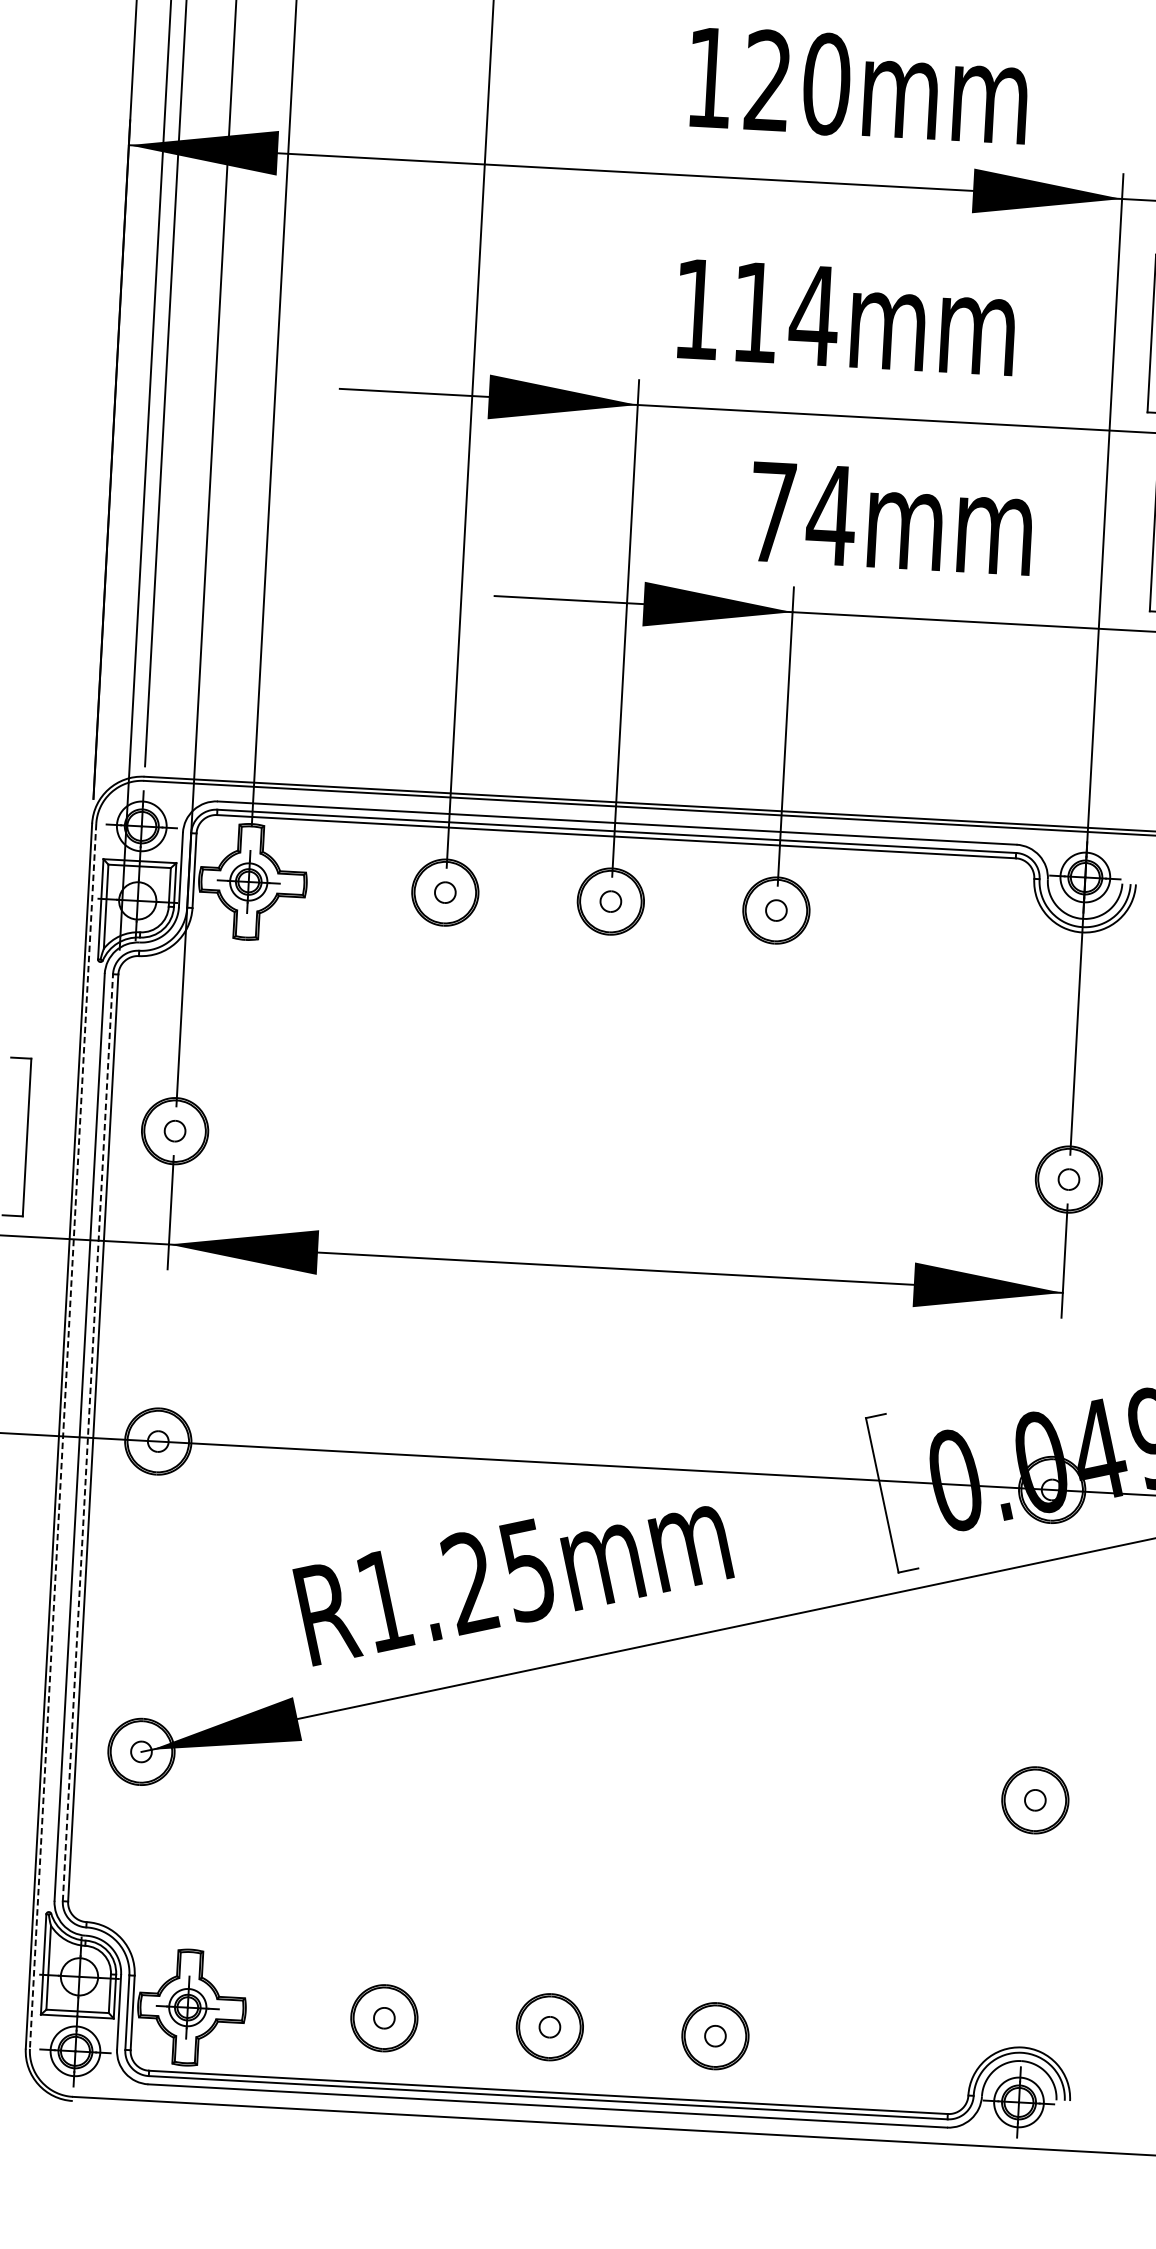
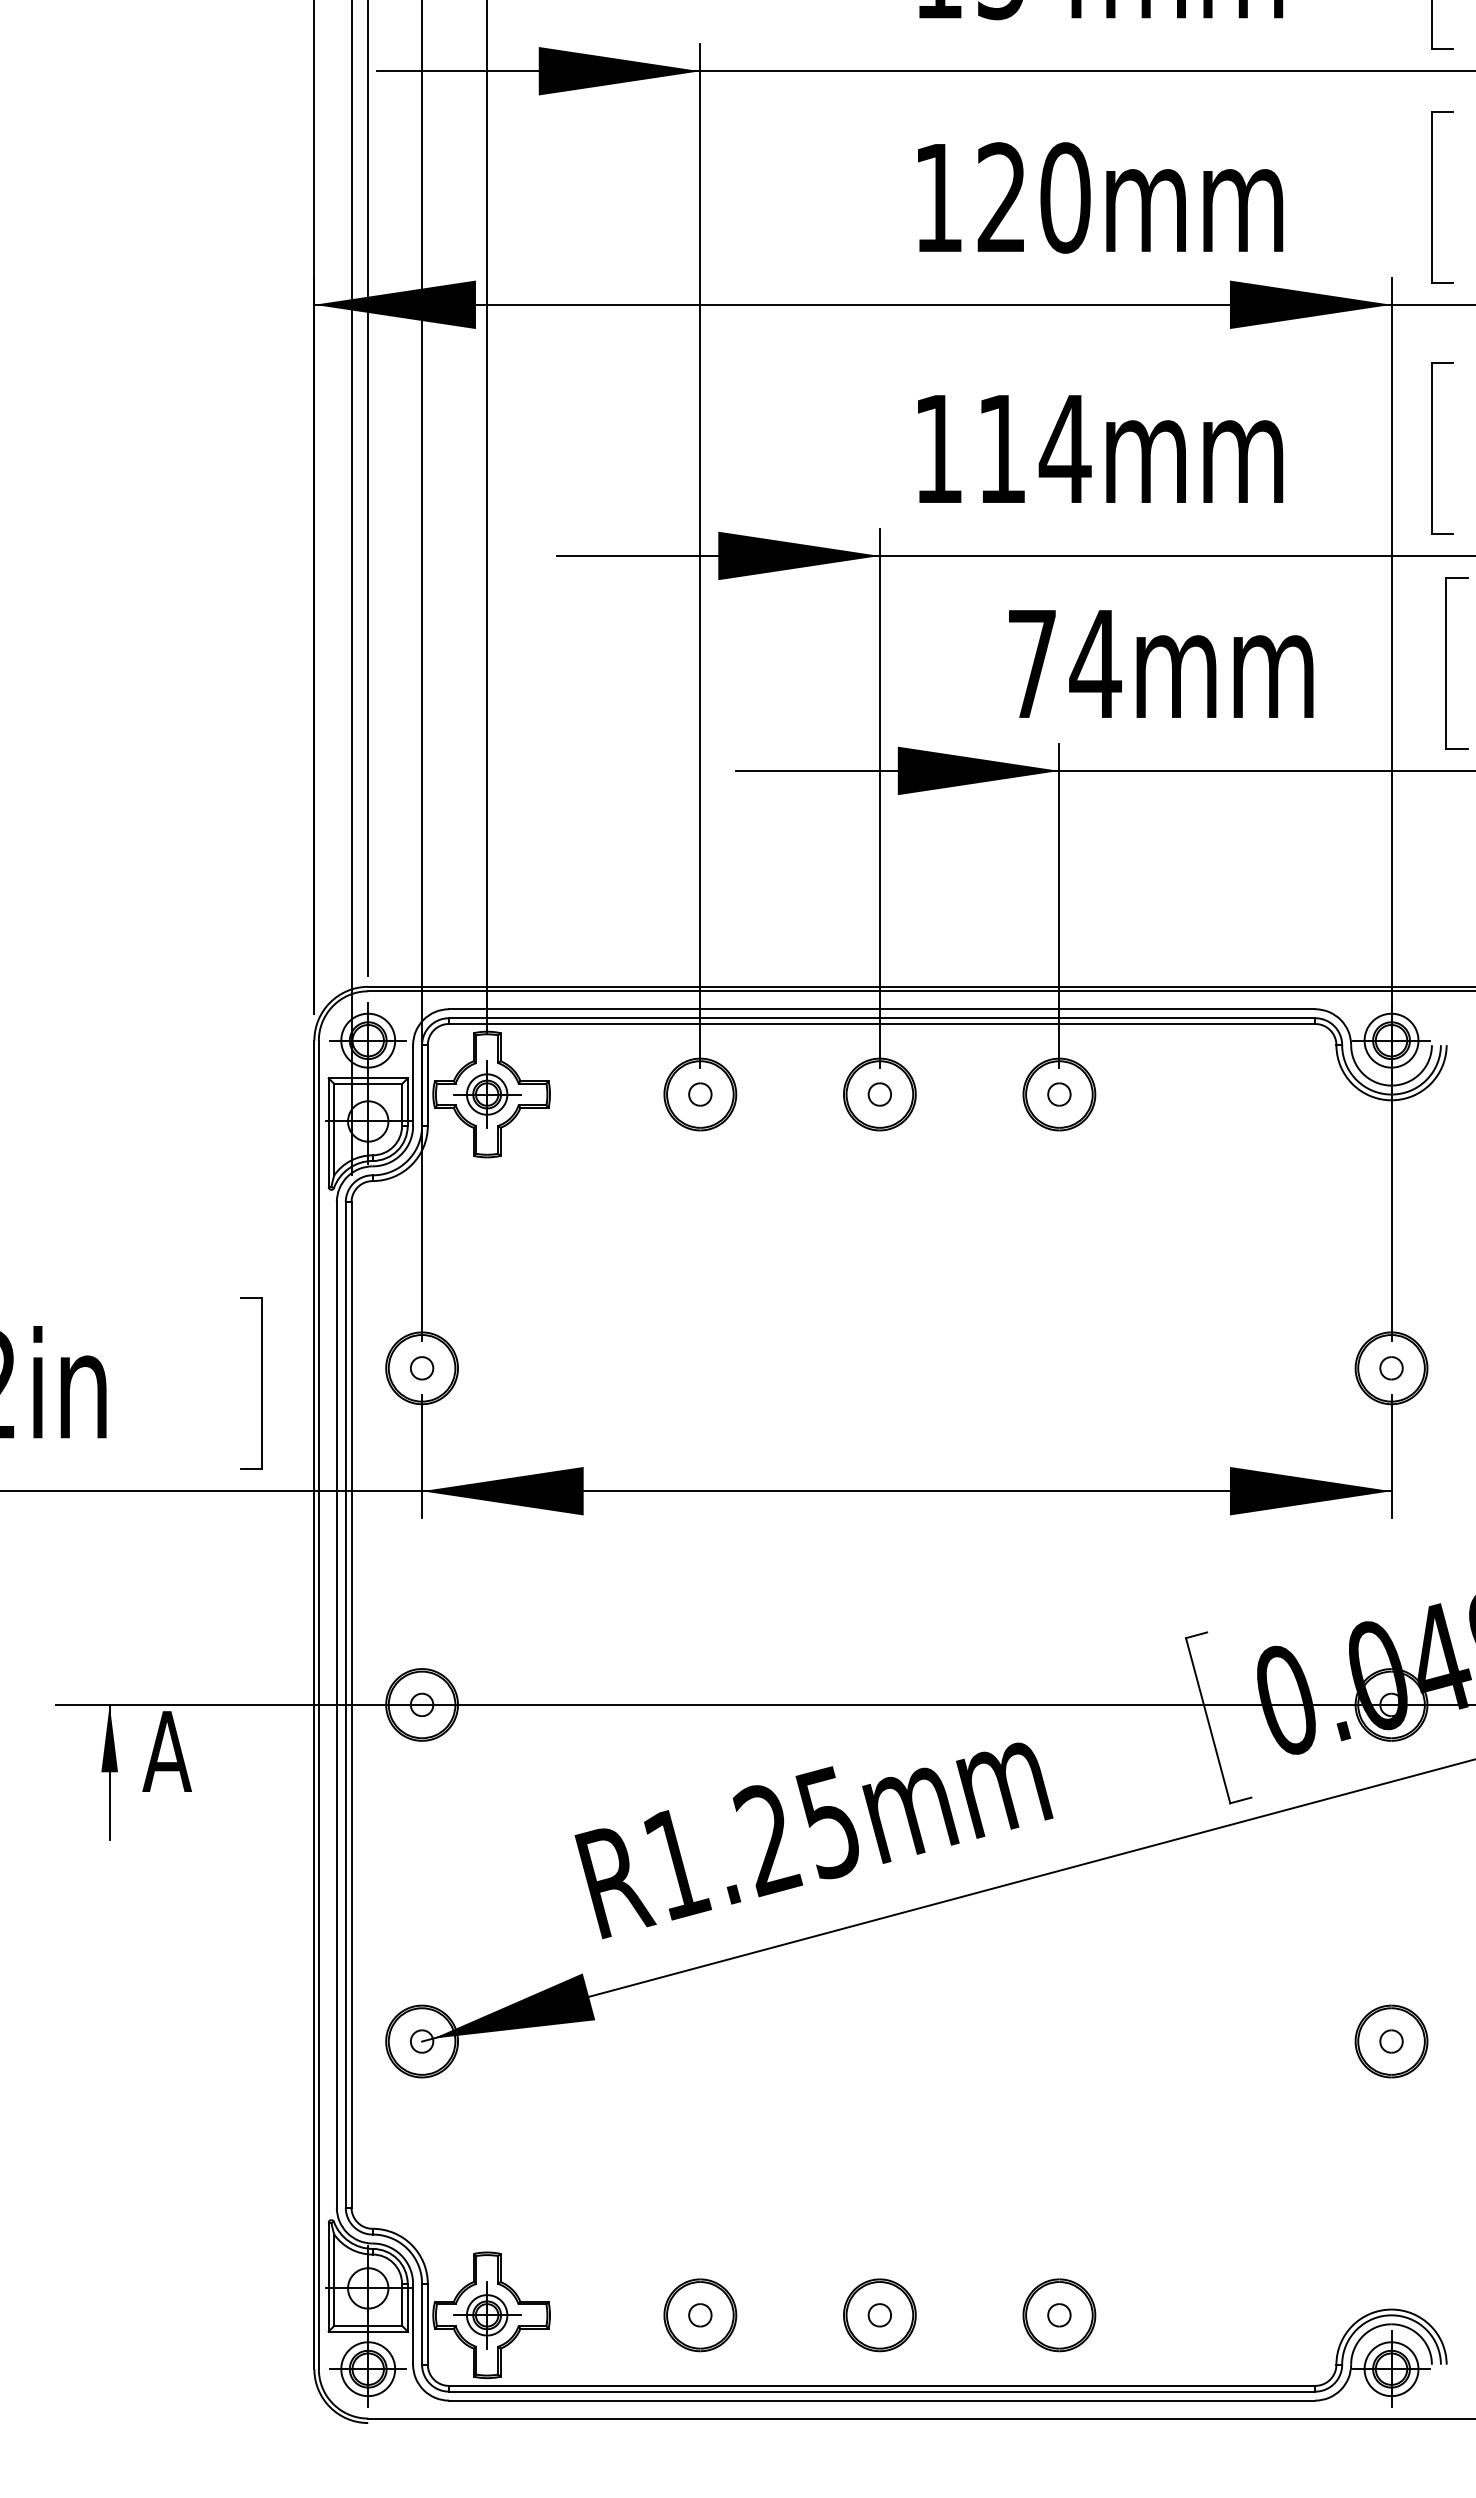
line: (62, 1436) -> (318, 1705), dashed -> solid
line: (87, 1437) -> (345, 1704), dashed -> solid

